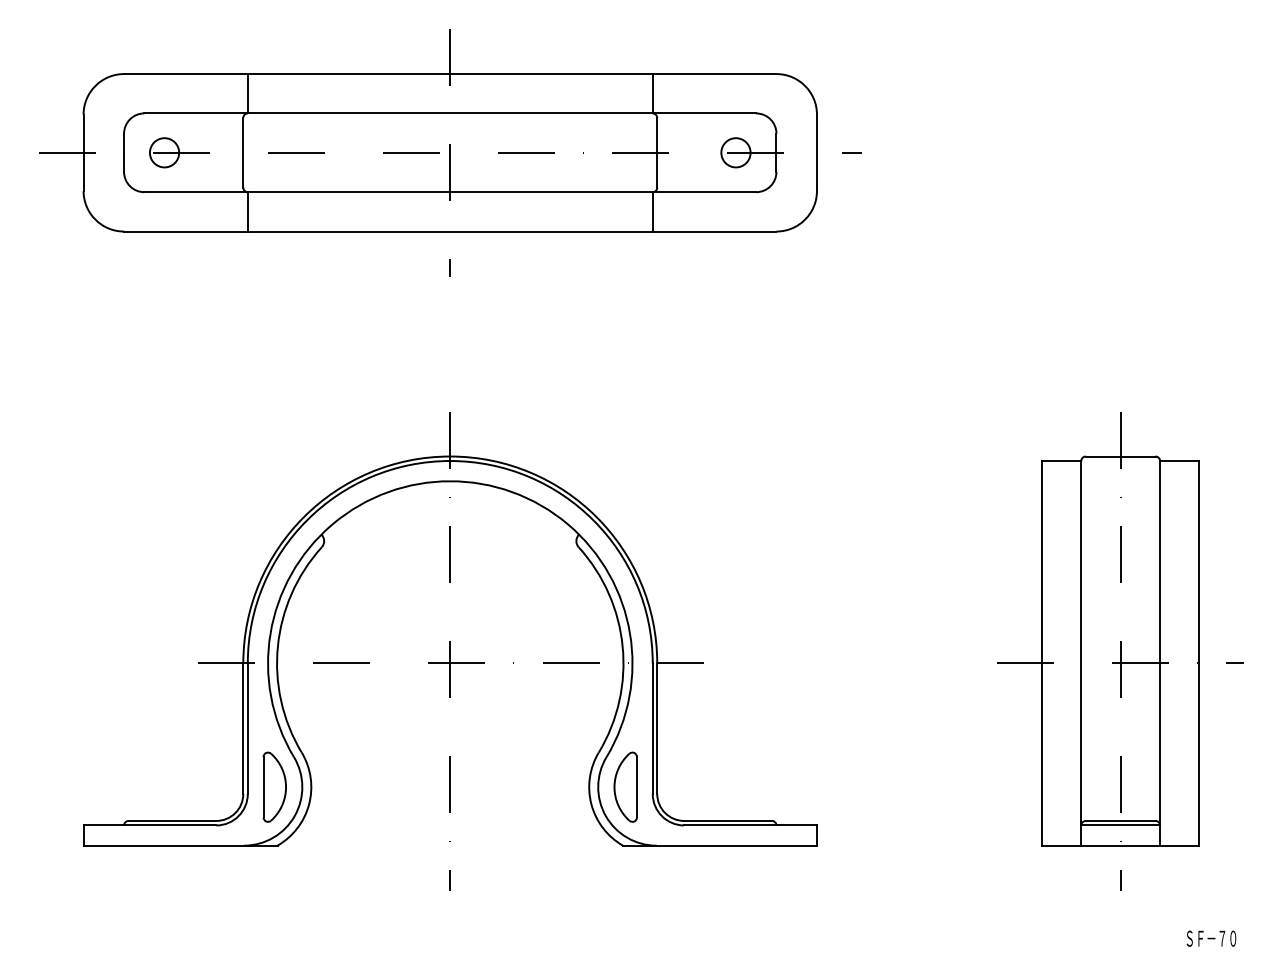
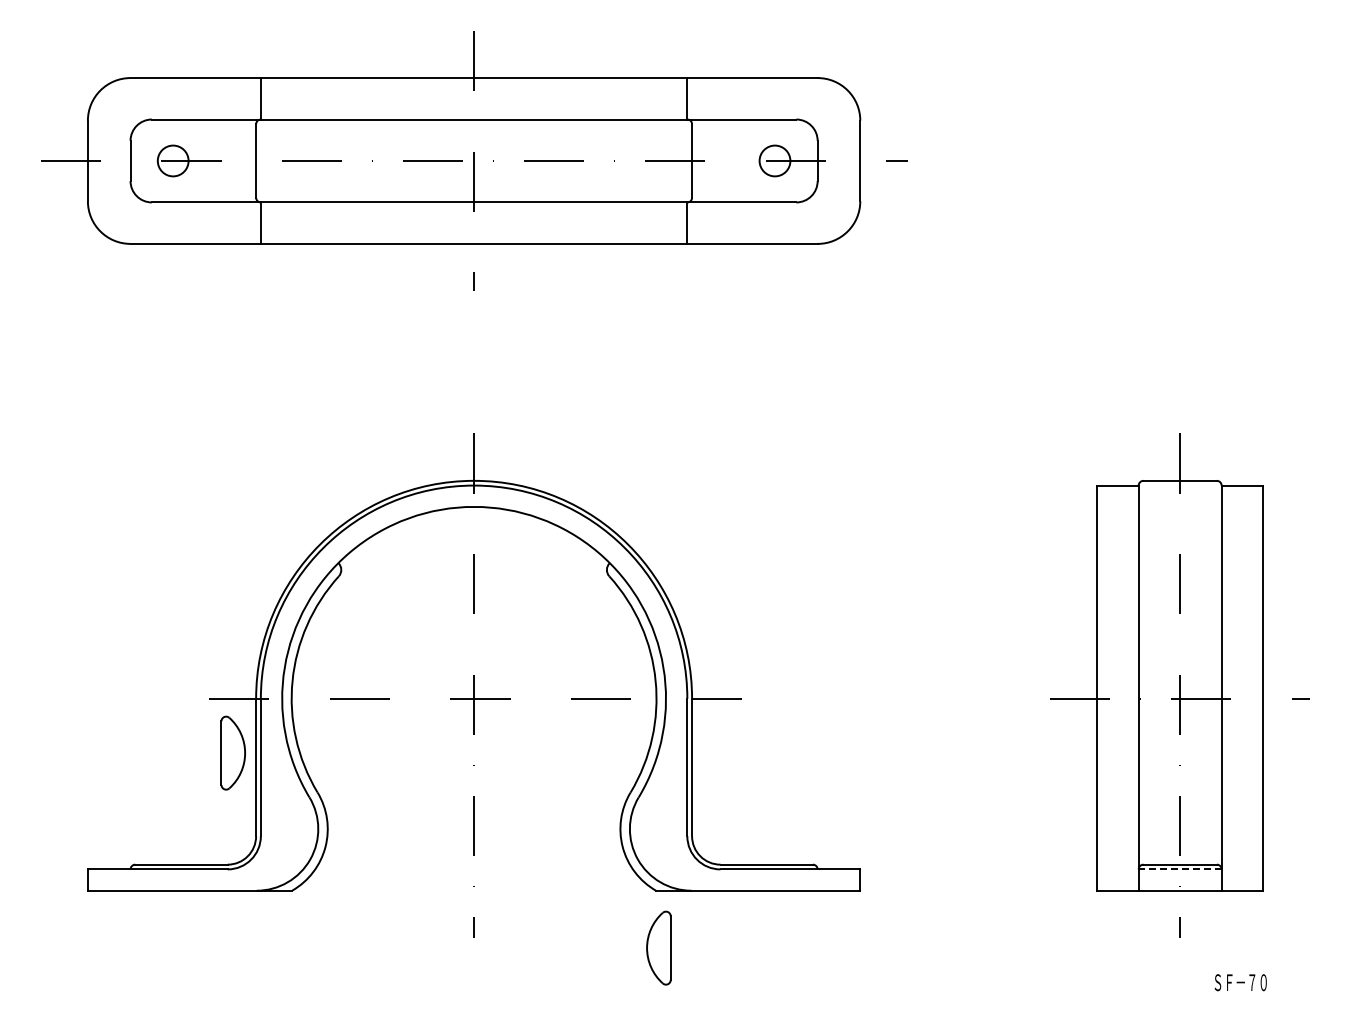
part: (274, 786) -> (232, 752), moved
part: (625, 786) -> (658, 947), moved
line: (1120, 825) -> (1179, 869), solid -> dashed
text: (1211, 938) -> (1240, 982), moved

